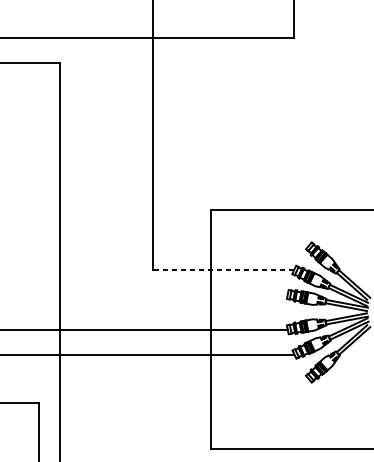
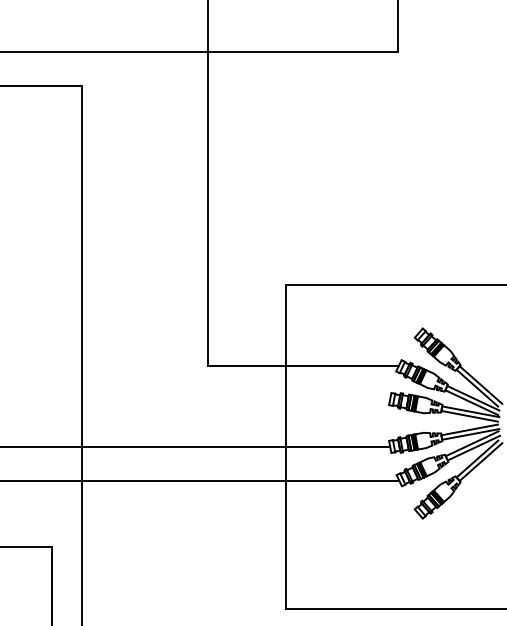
line: (223, 269) -> (303, 365), dashed -> solid

